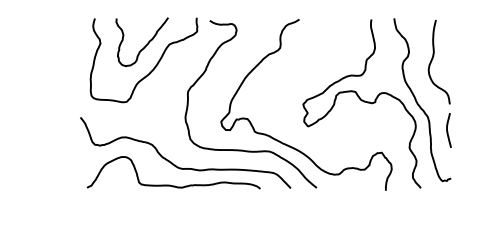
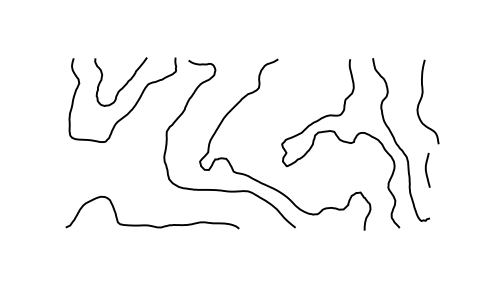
curve: (433, 58) -> (422, 98), moved
curve: (185, 167) -> (164, 207), removed

